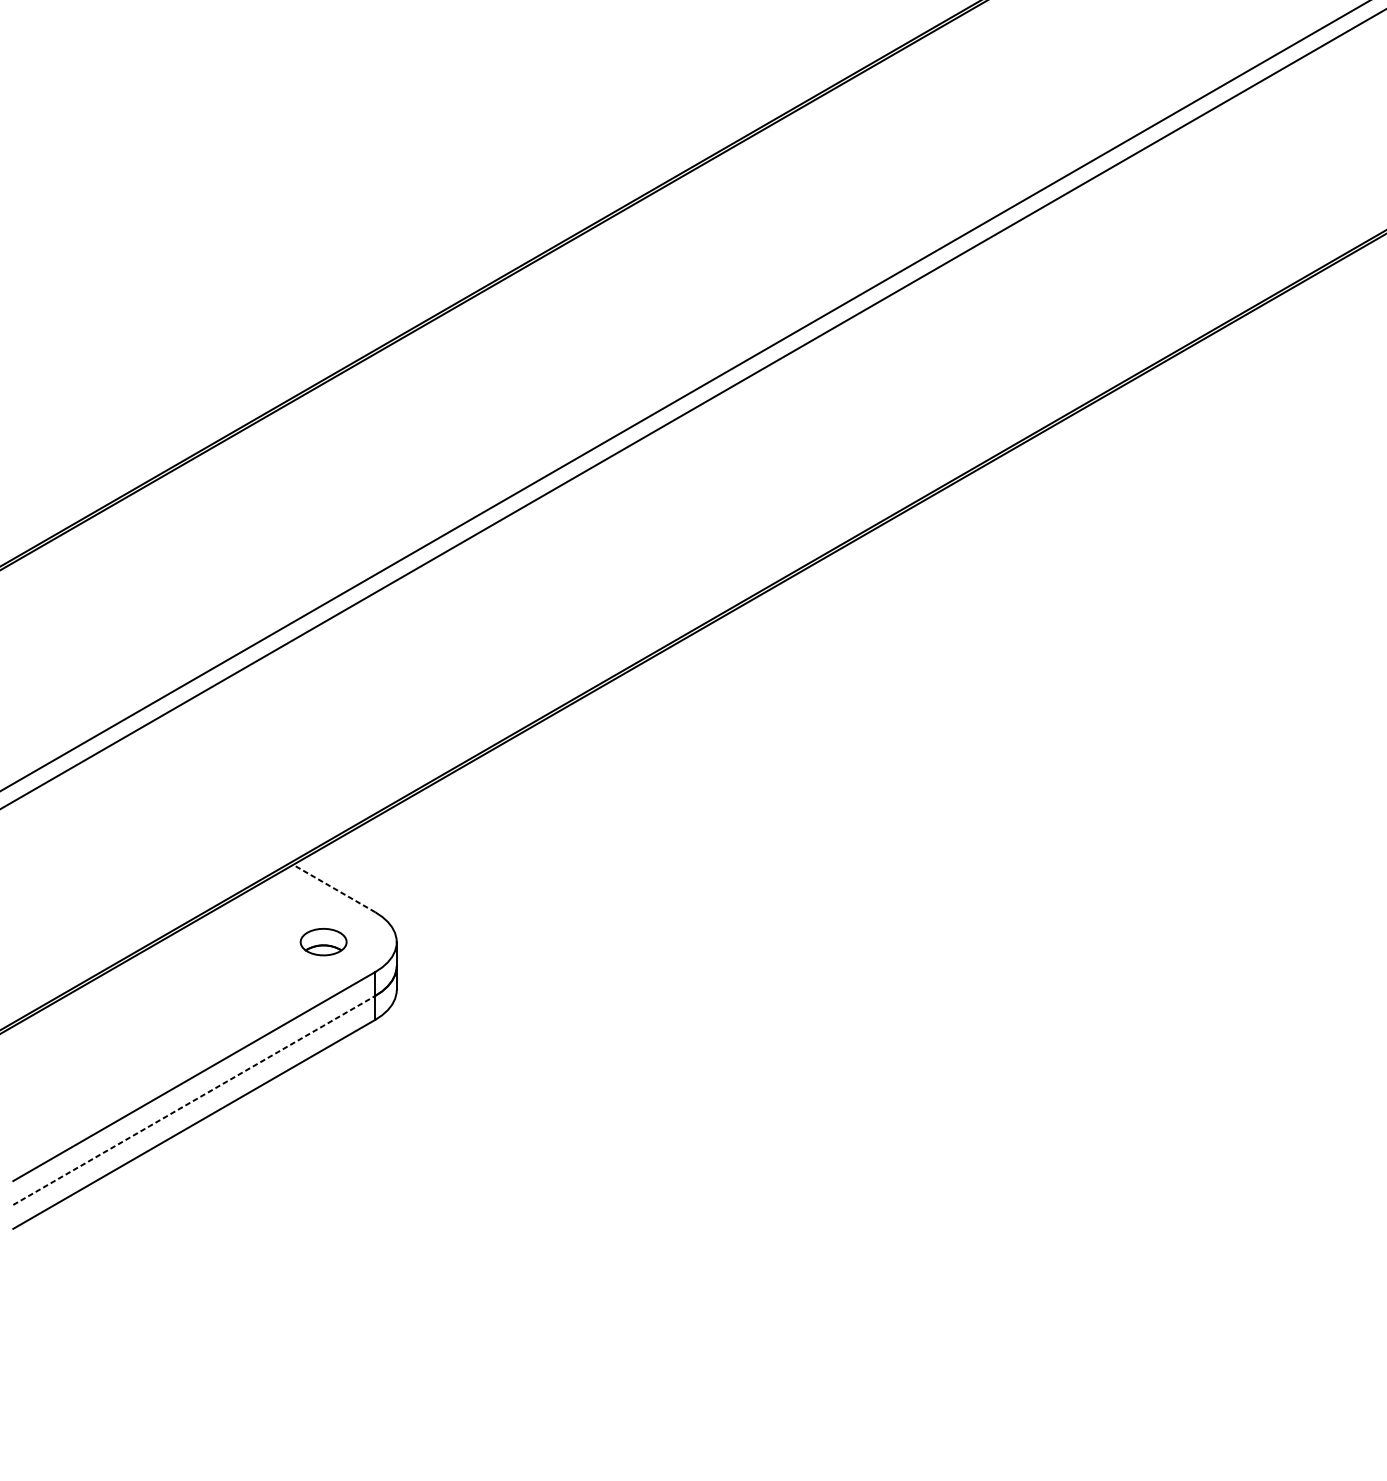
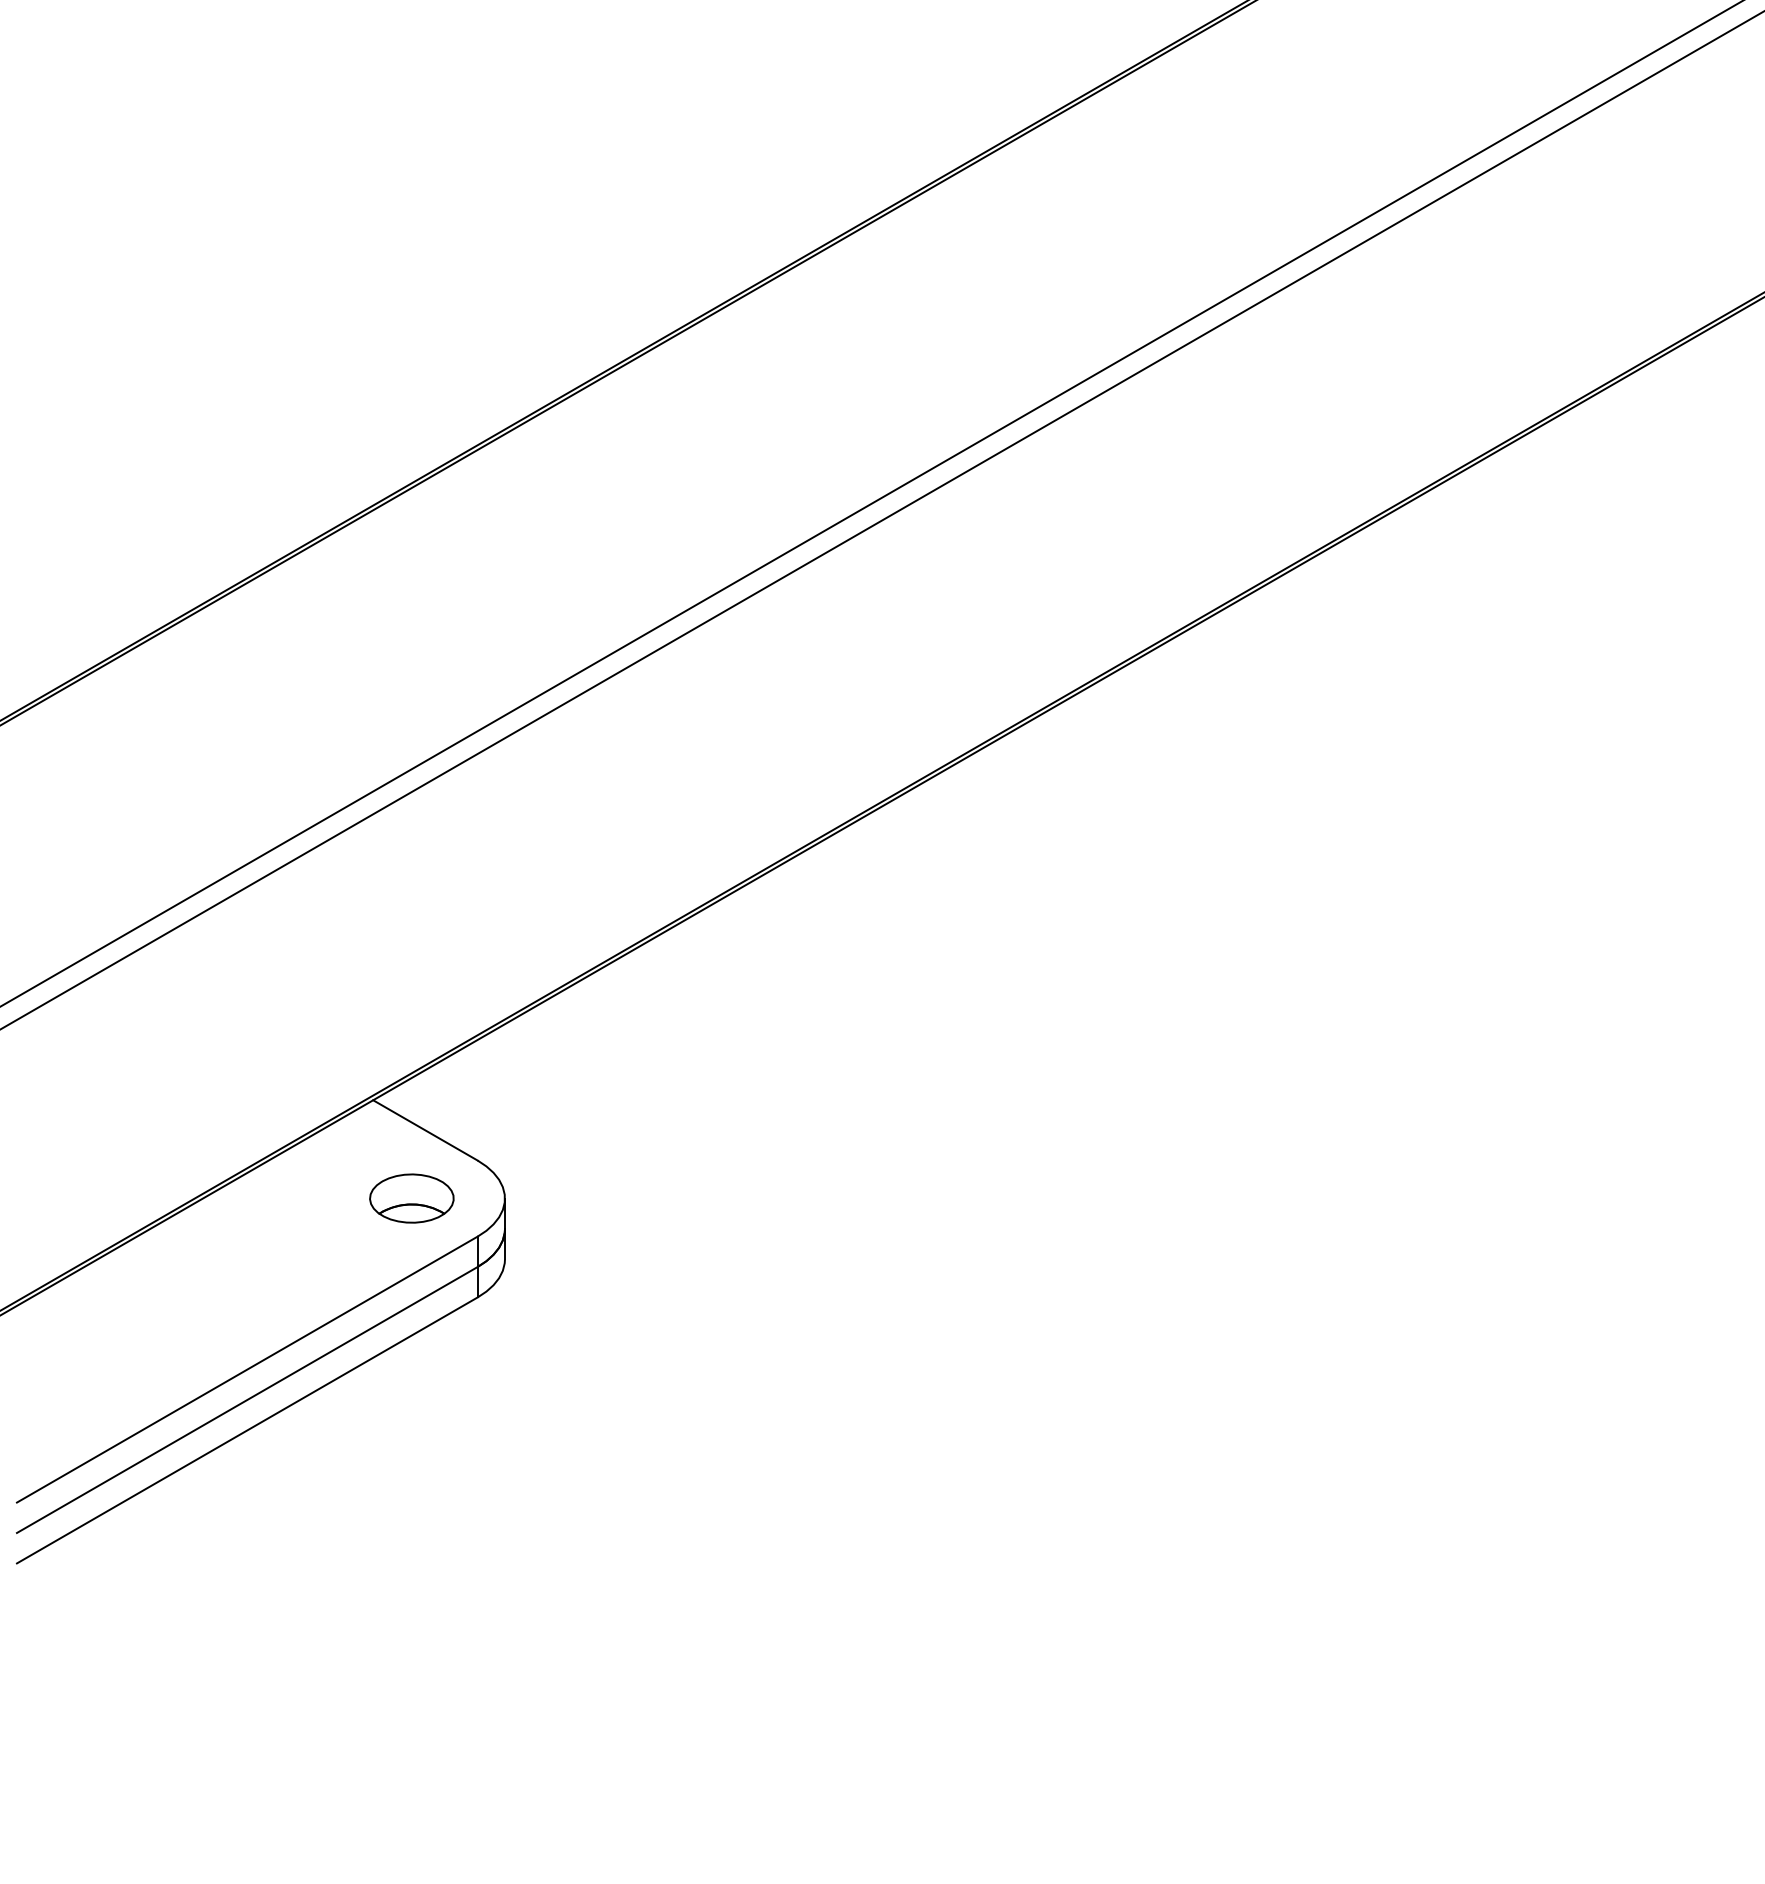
line: (334, 888) -> (425, 1130), dashed -> solid
part: (323, 942) -> (411, 1198), size x1.43
line: (194, 1100) -> (247, 1399), dashed -> solid

